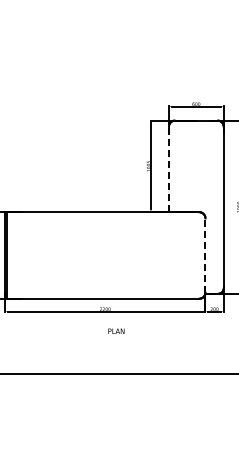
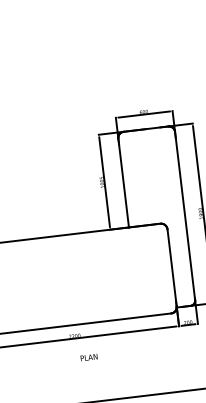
line: (169, 169) -> (124, 183), dashed -> solid
line: (205, 255) -> (172, 267), dashed -> solid

